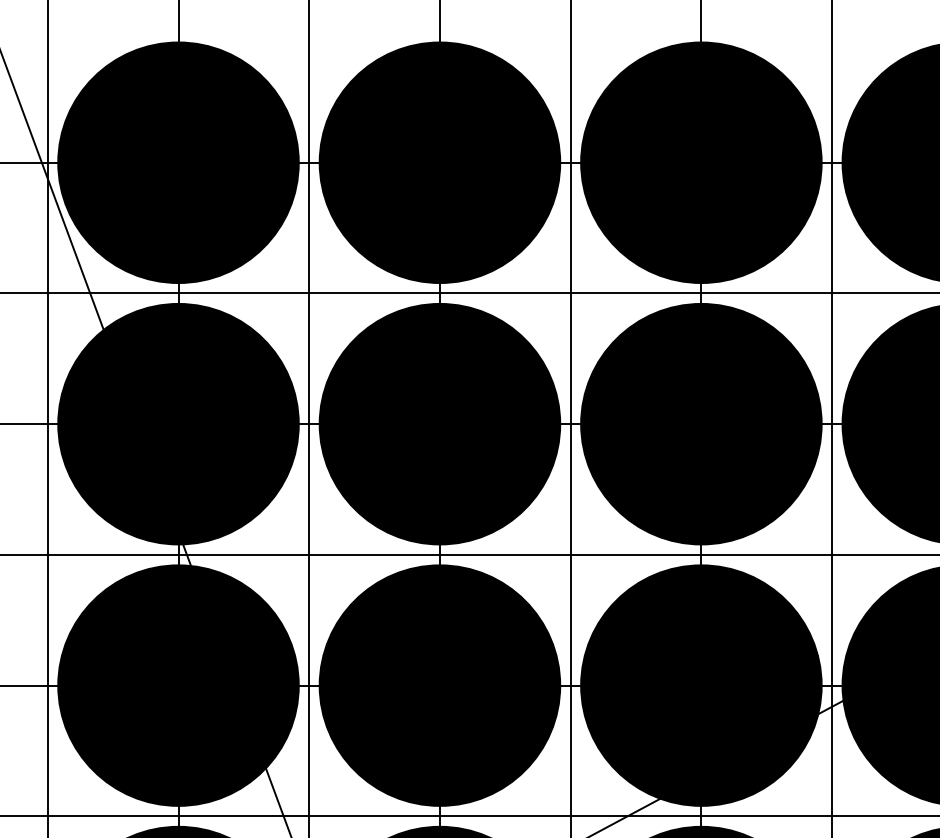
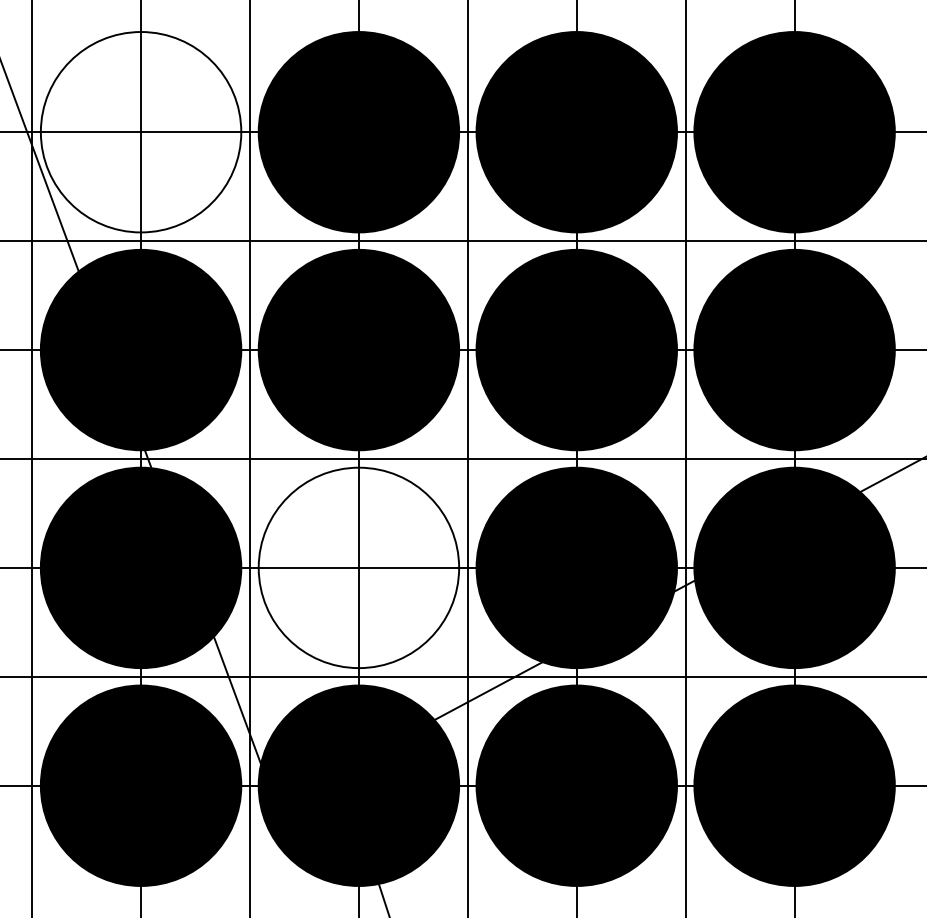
fill: (177, 163) -> (140, 132), removed
fill: (439, 685) -> (358, 567), removed

